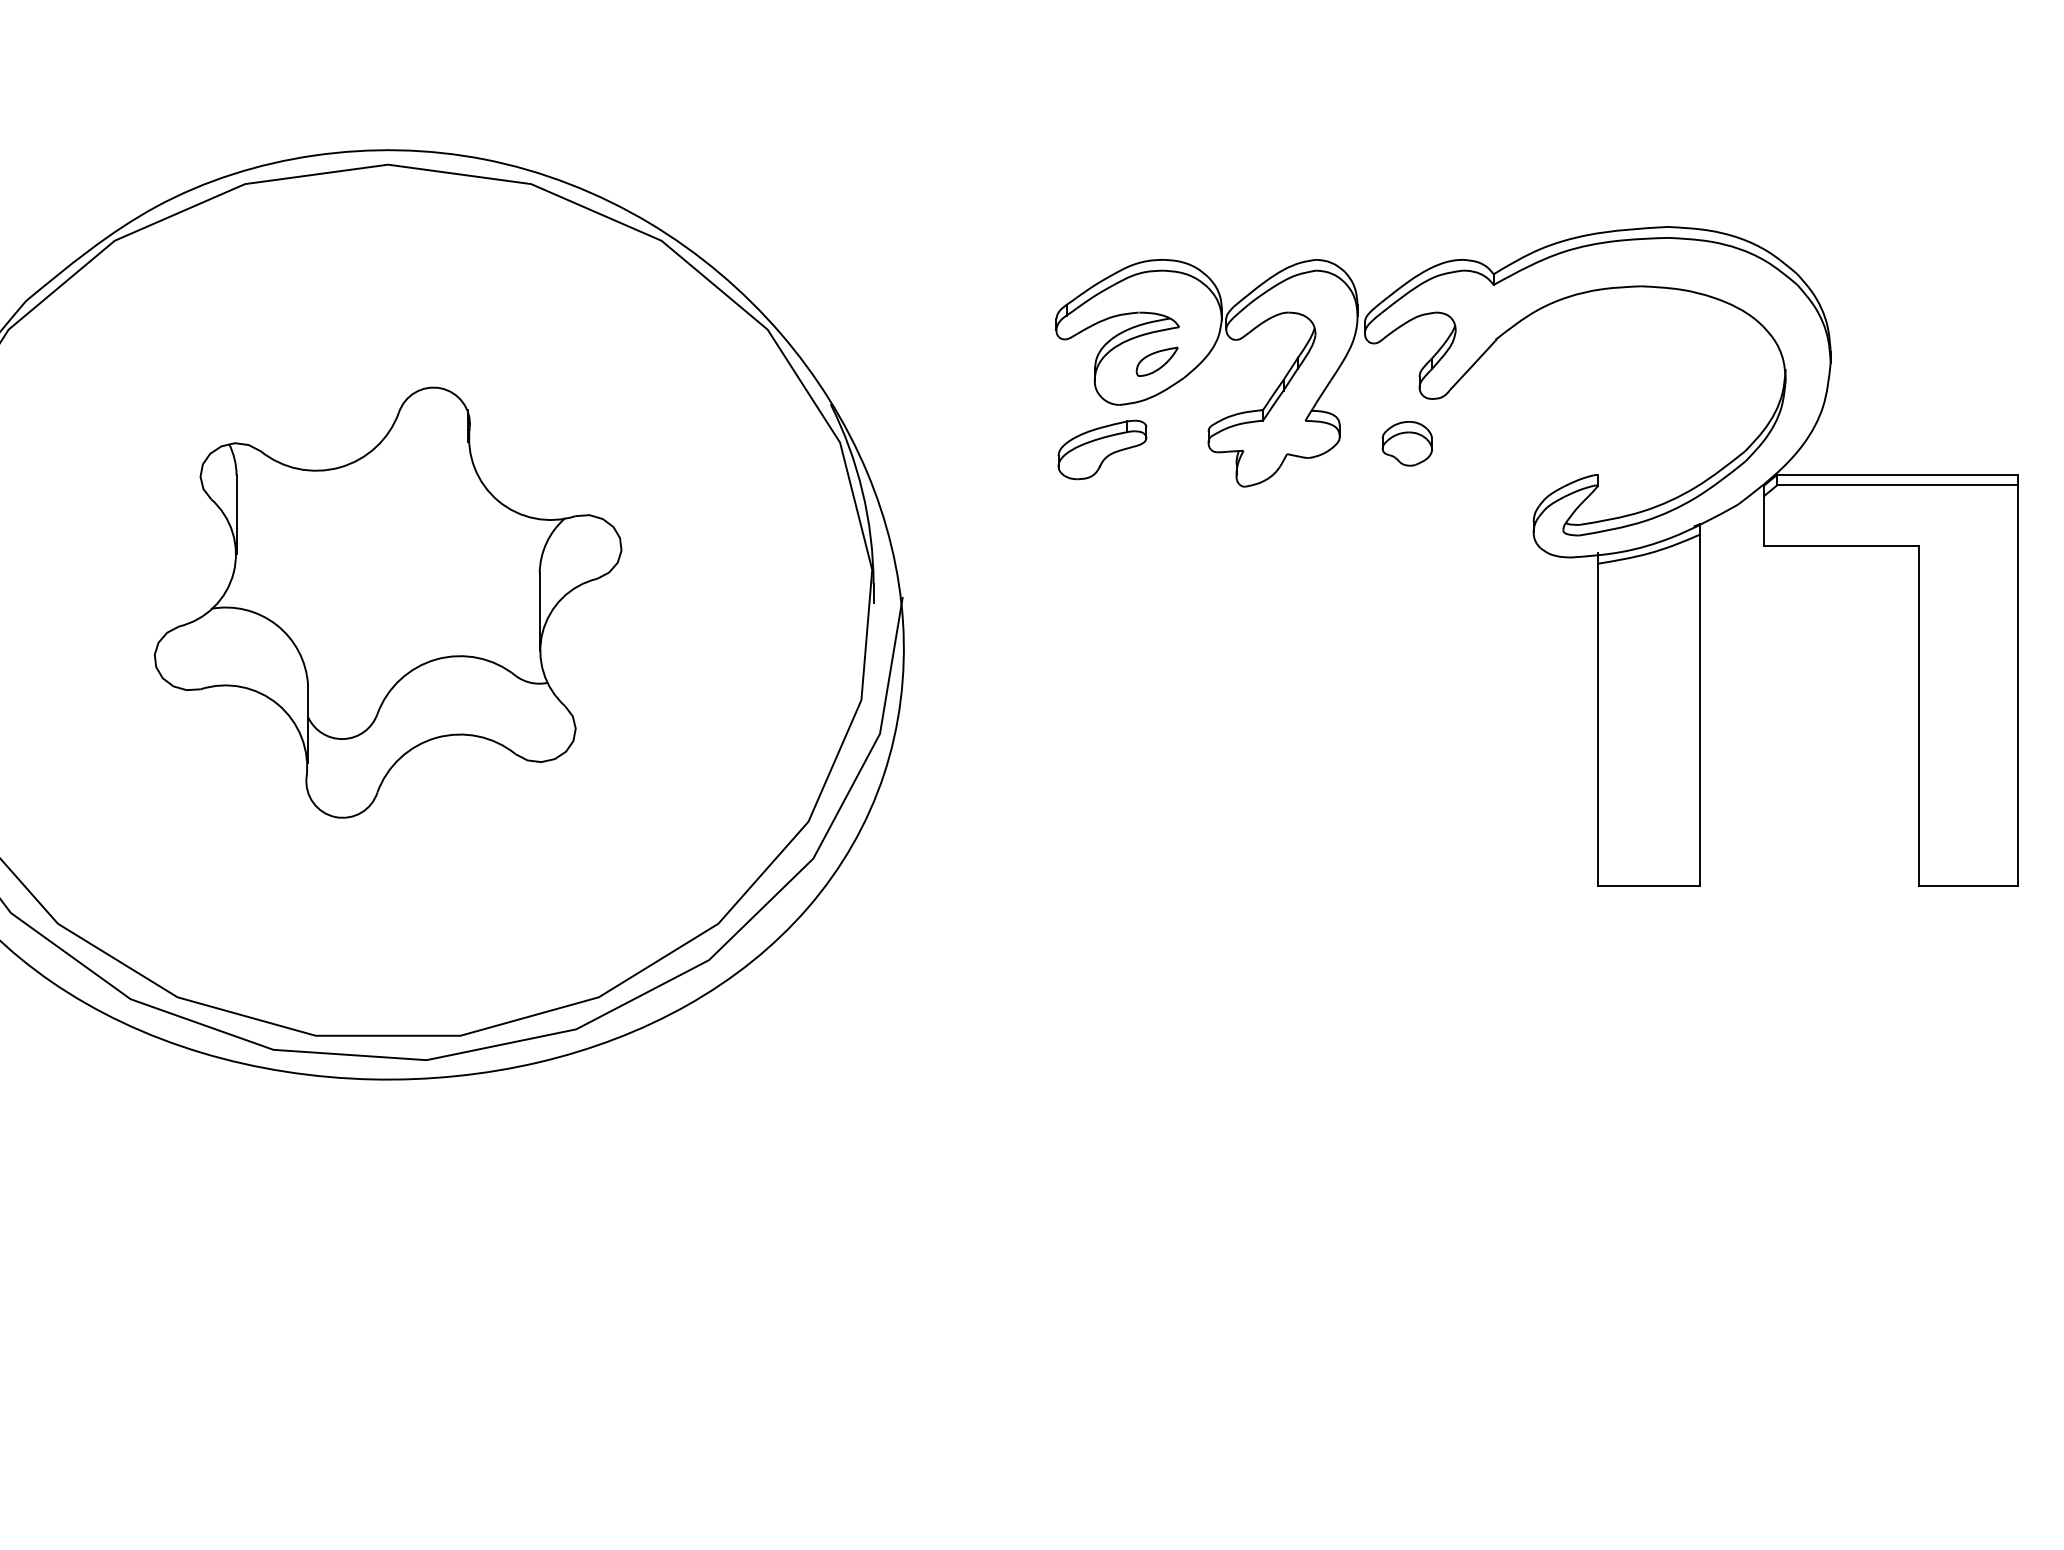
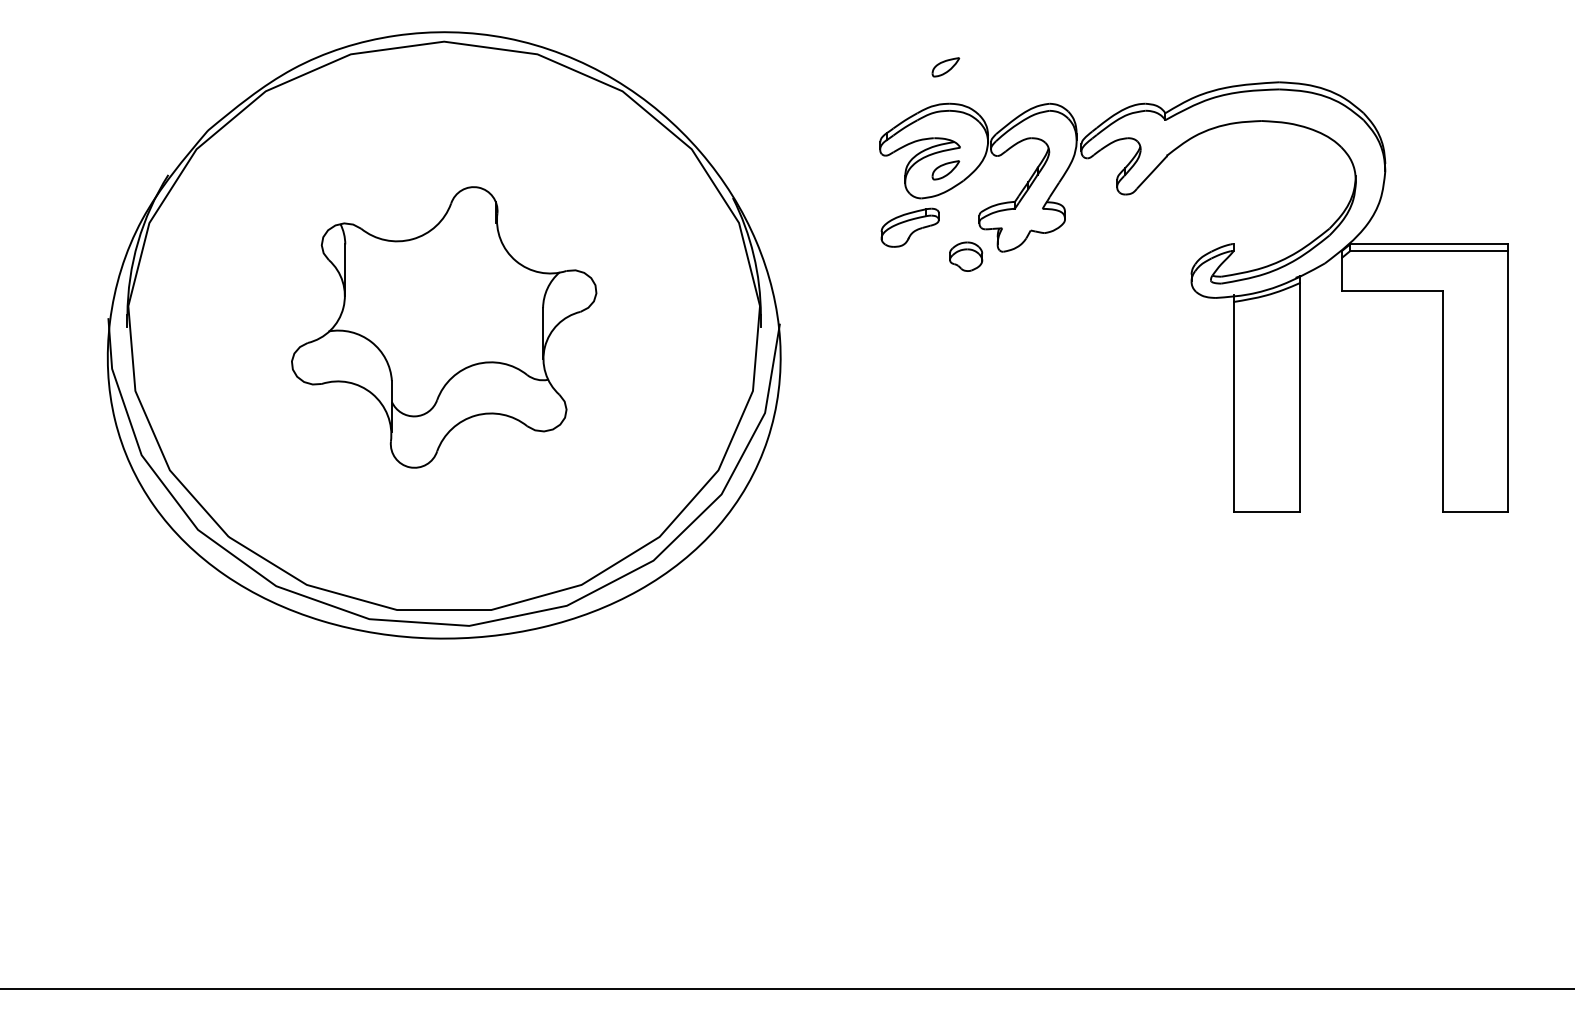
part: (1156, 204) -> (945, 67), added
part: (1407, 443) -> (966, 256), moved

